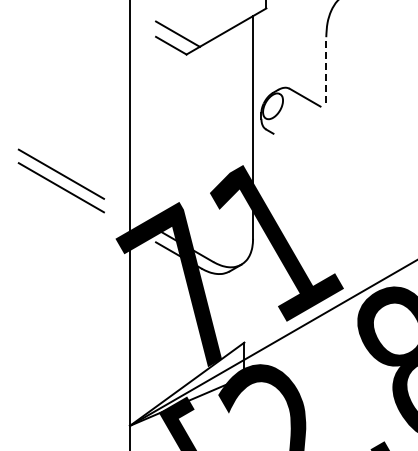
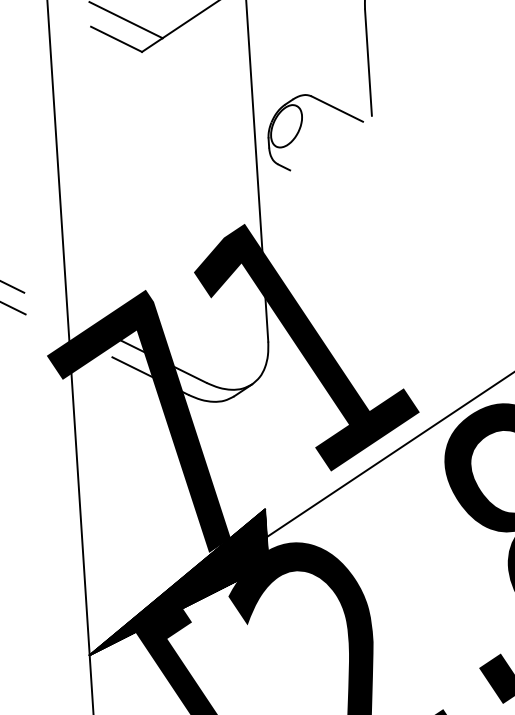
line: (326, 69) -> (368, 61), dashed -> solid
hatch: (187, 383) -> (177, 581), added

